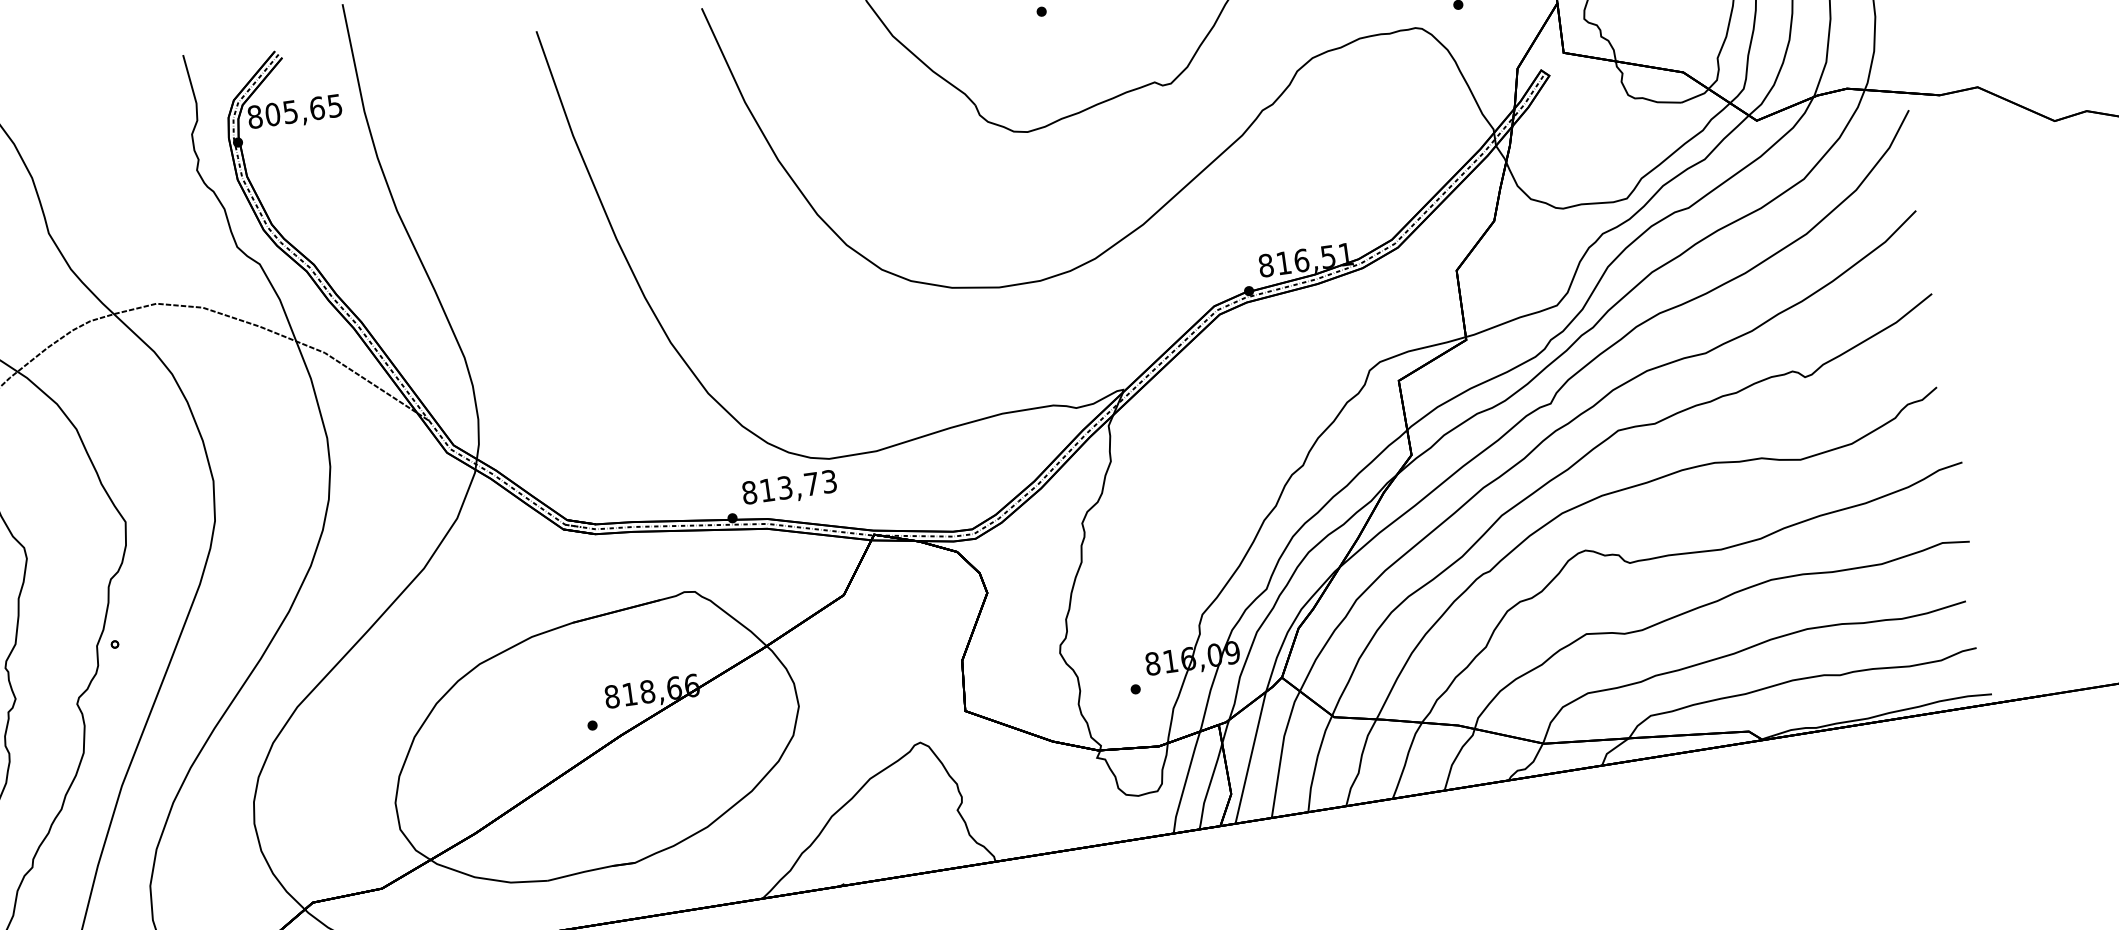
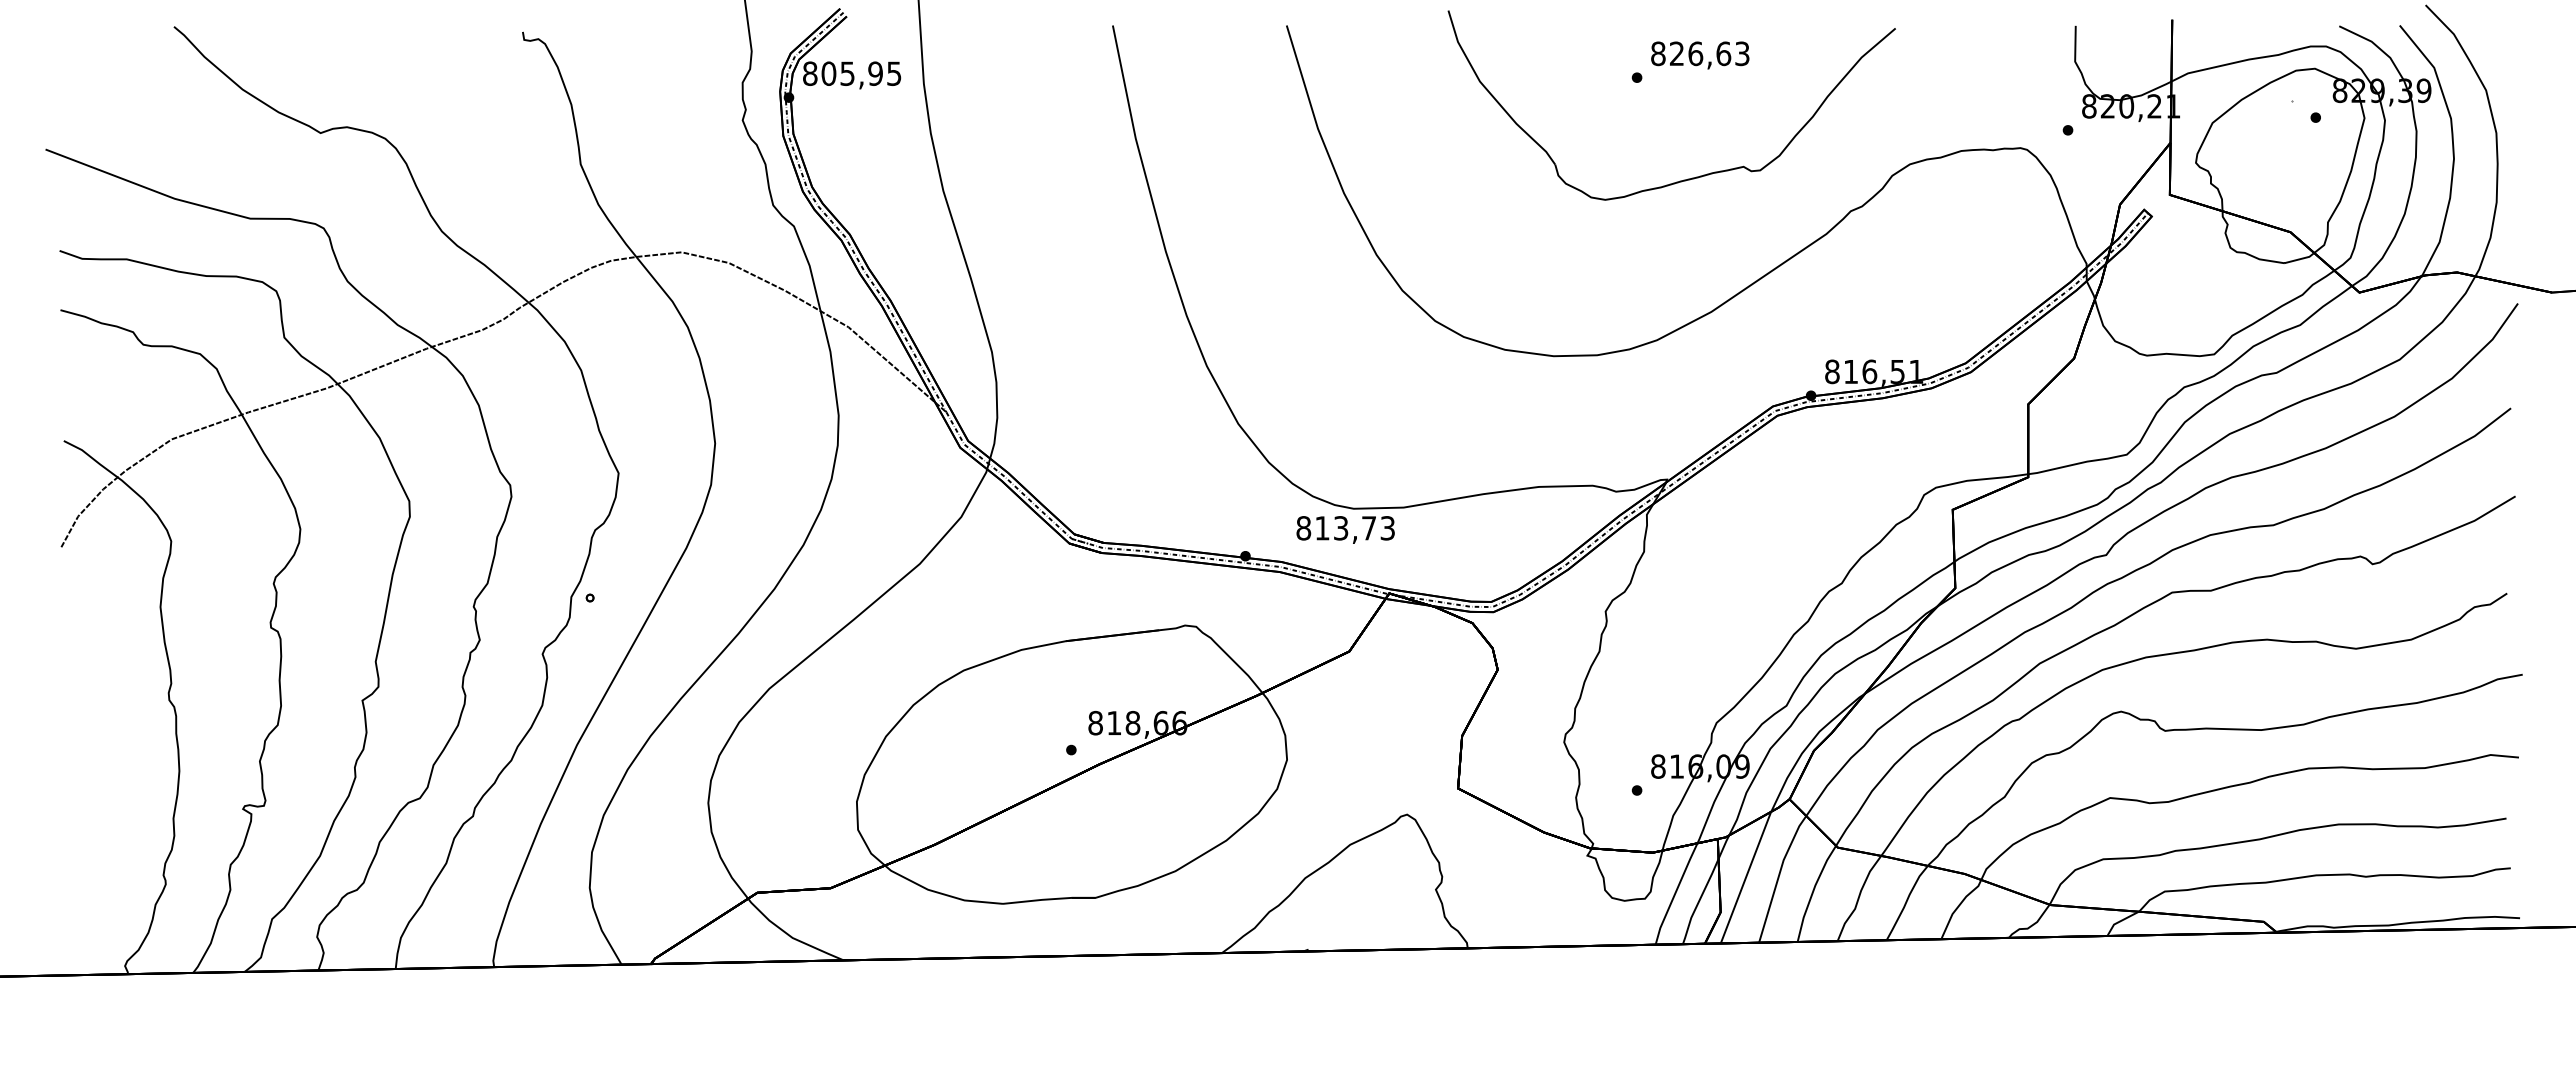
text: (317, 108) -> (875, 73), 805,65 -> 805,95
text: (789, 488) -> (1345, 529), moved

